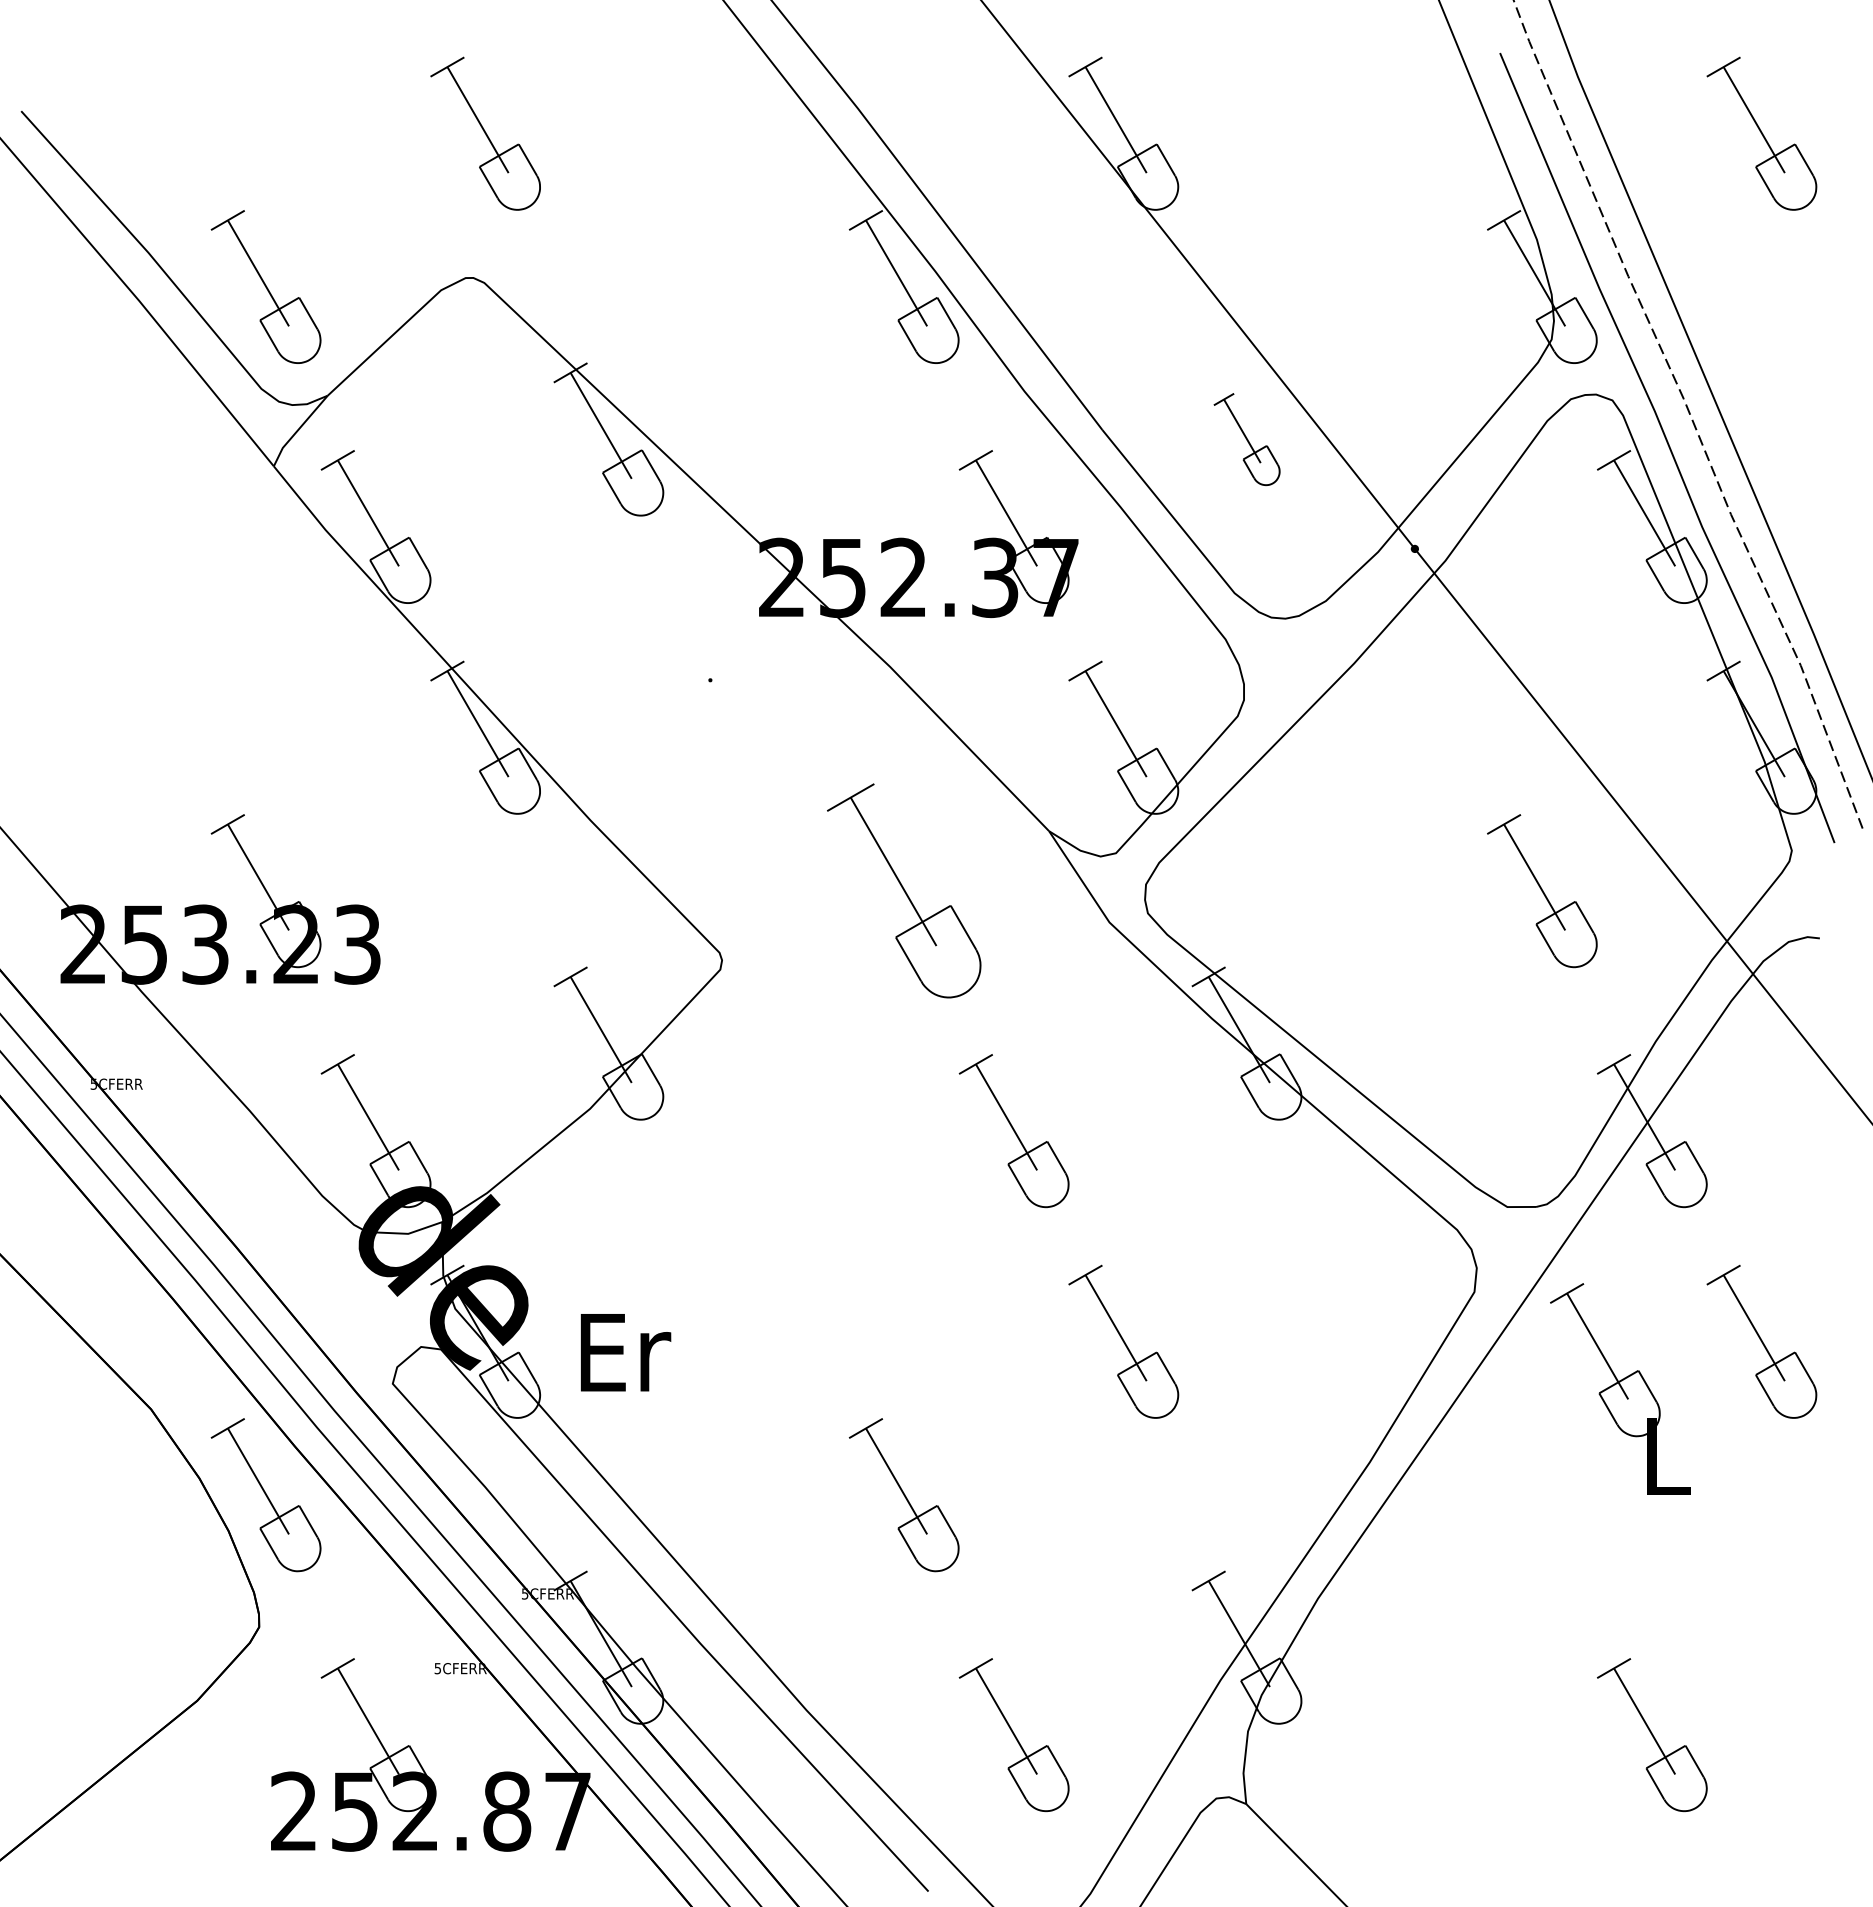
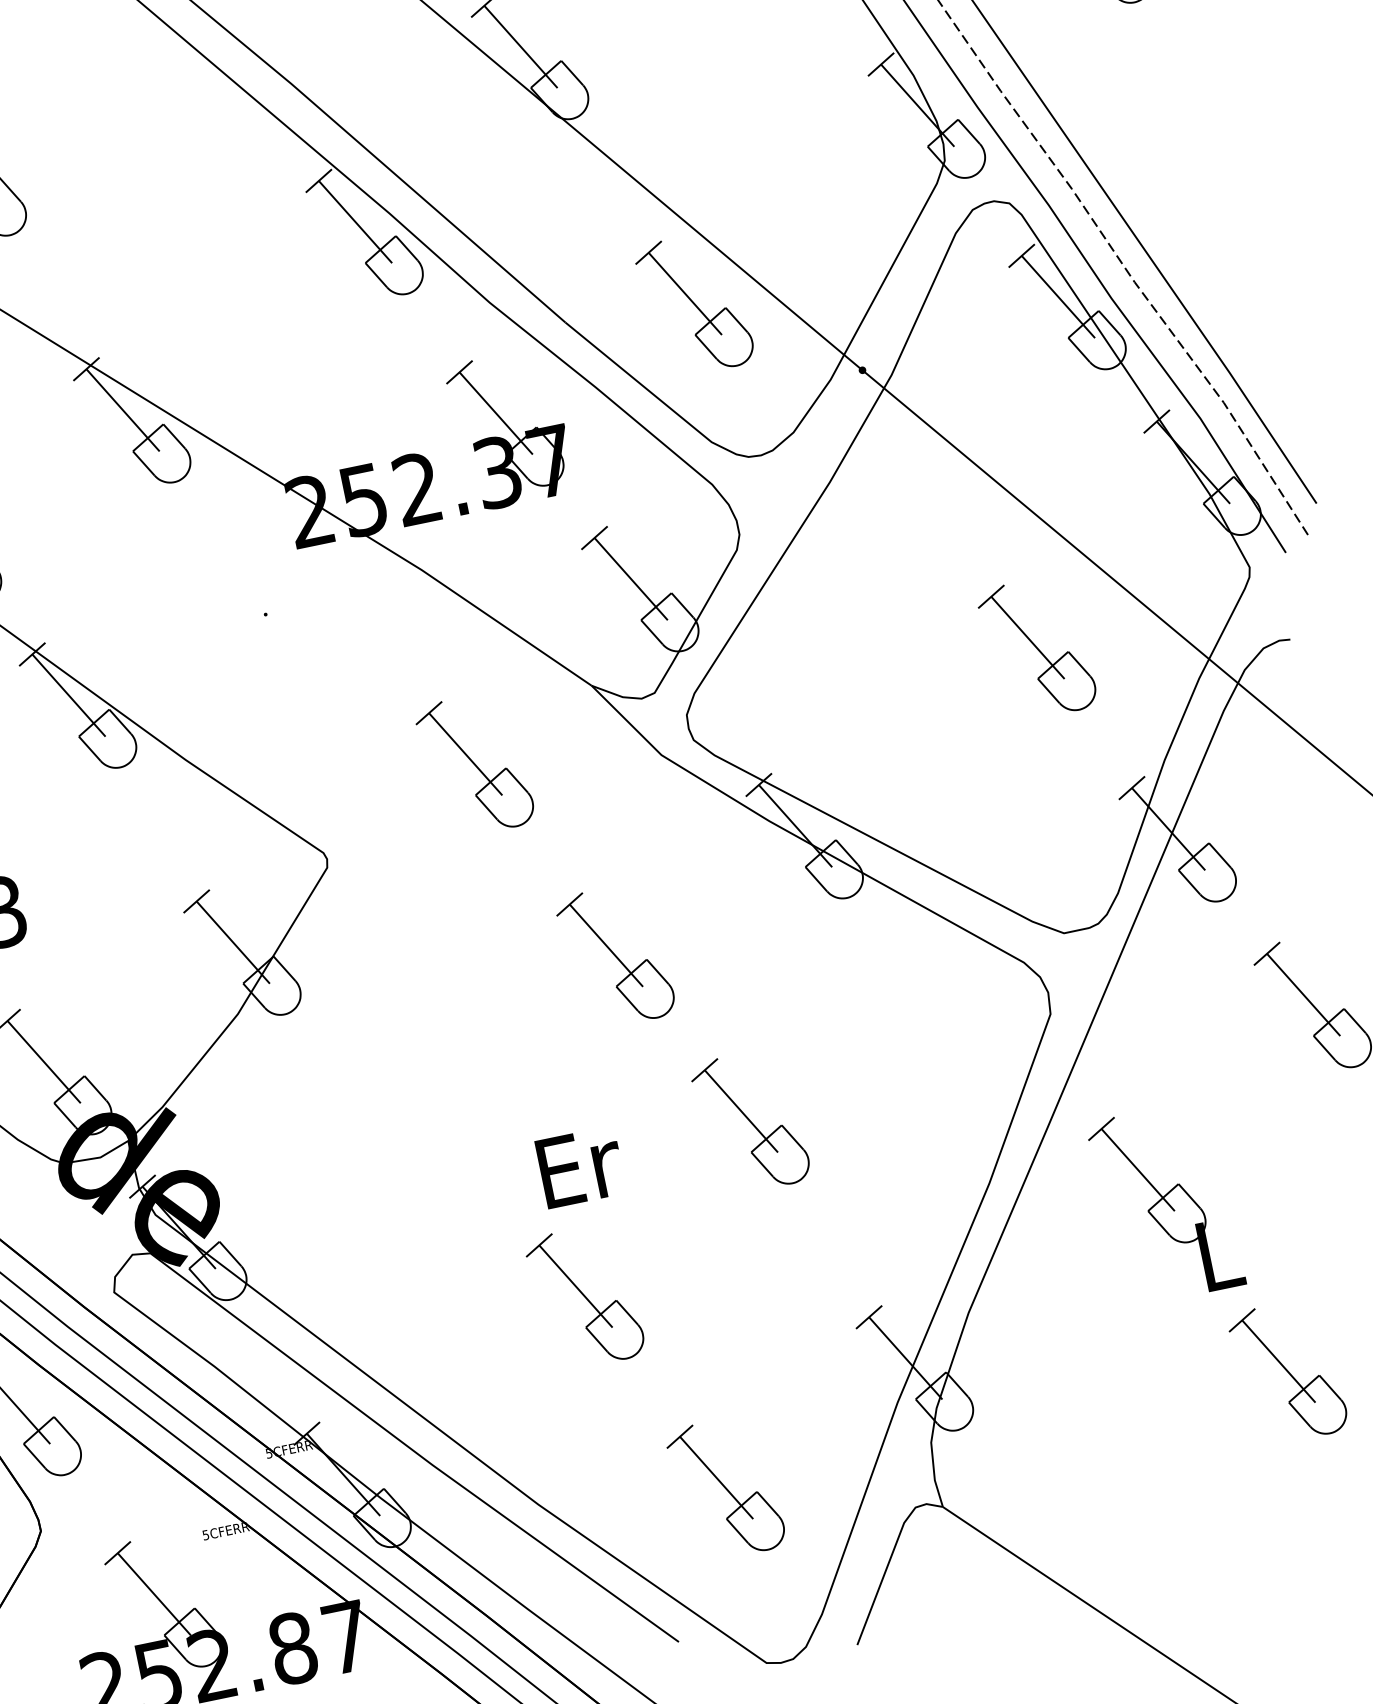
part: (1246, 439) -> (694, 304), size x1.67
part: (903, 891) -> (474, 765), size x0.71
text: (625, 1352) -> (580, 1167), moved
part: (1620, 1388) -> (1165, 1202), moved

